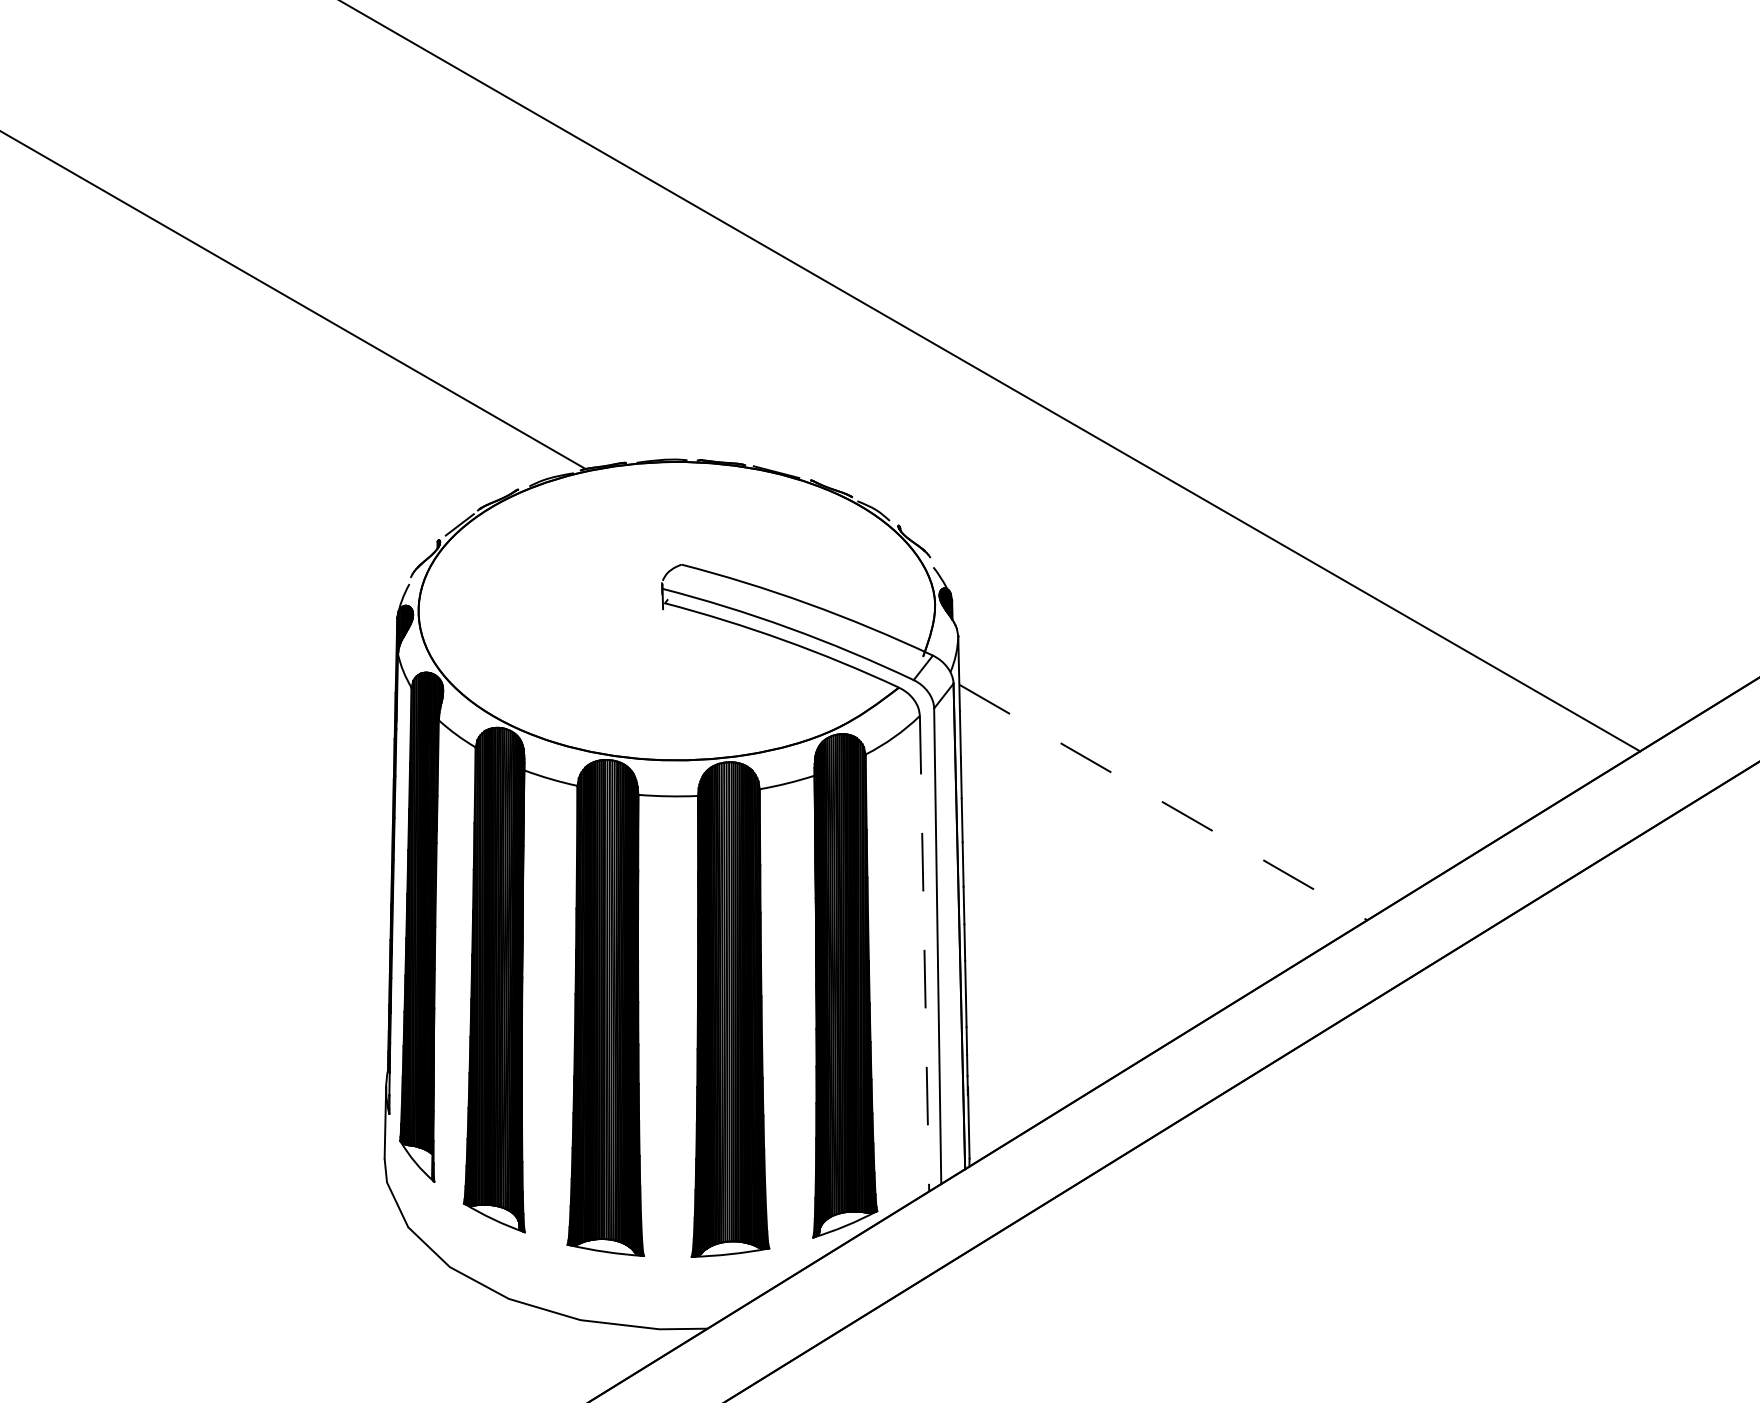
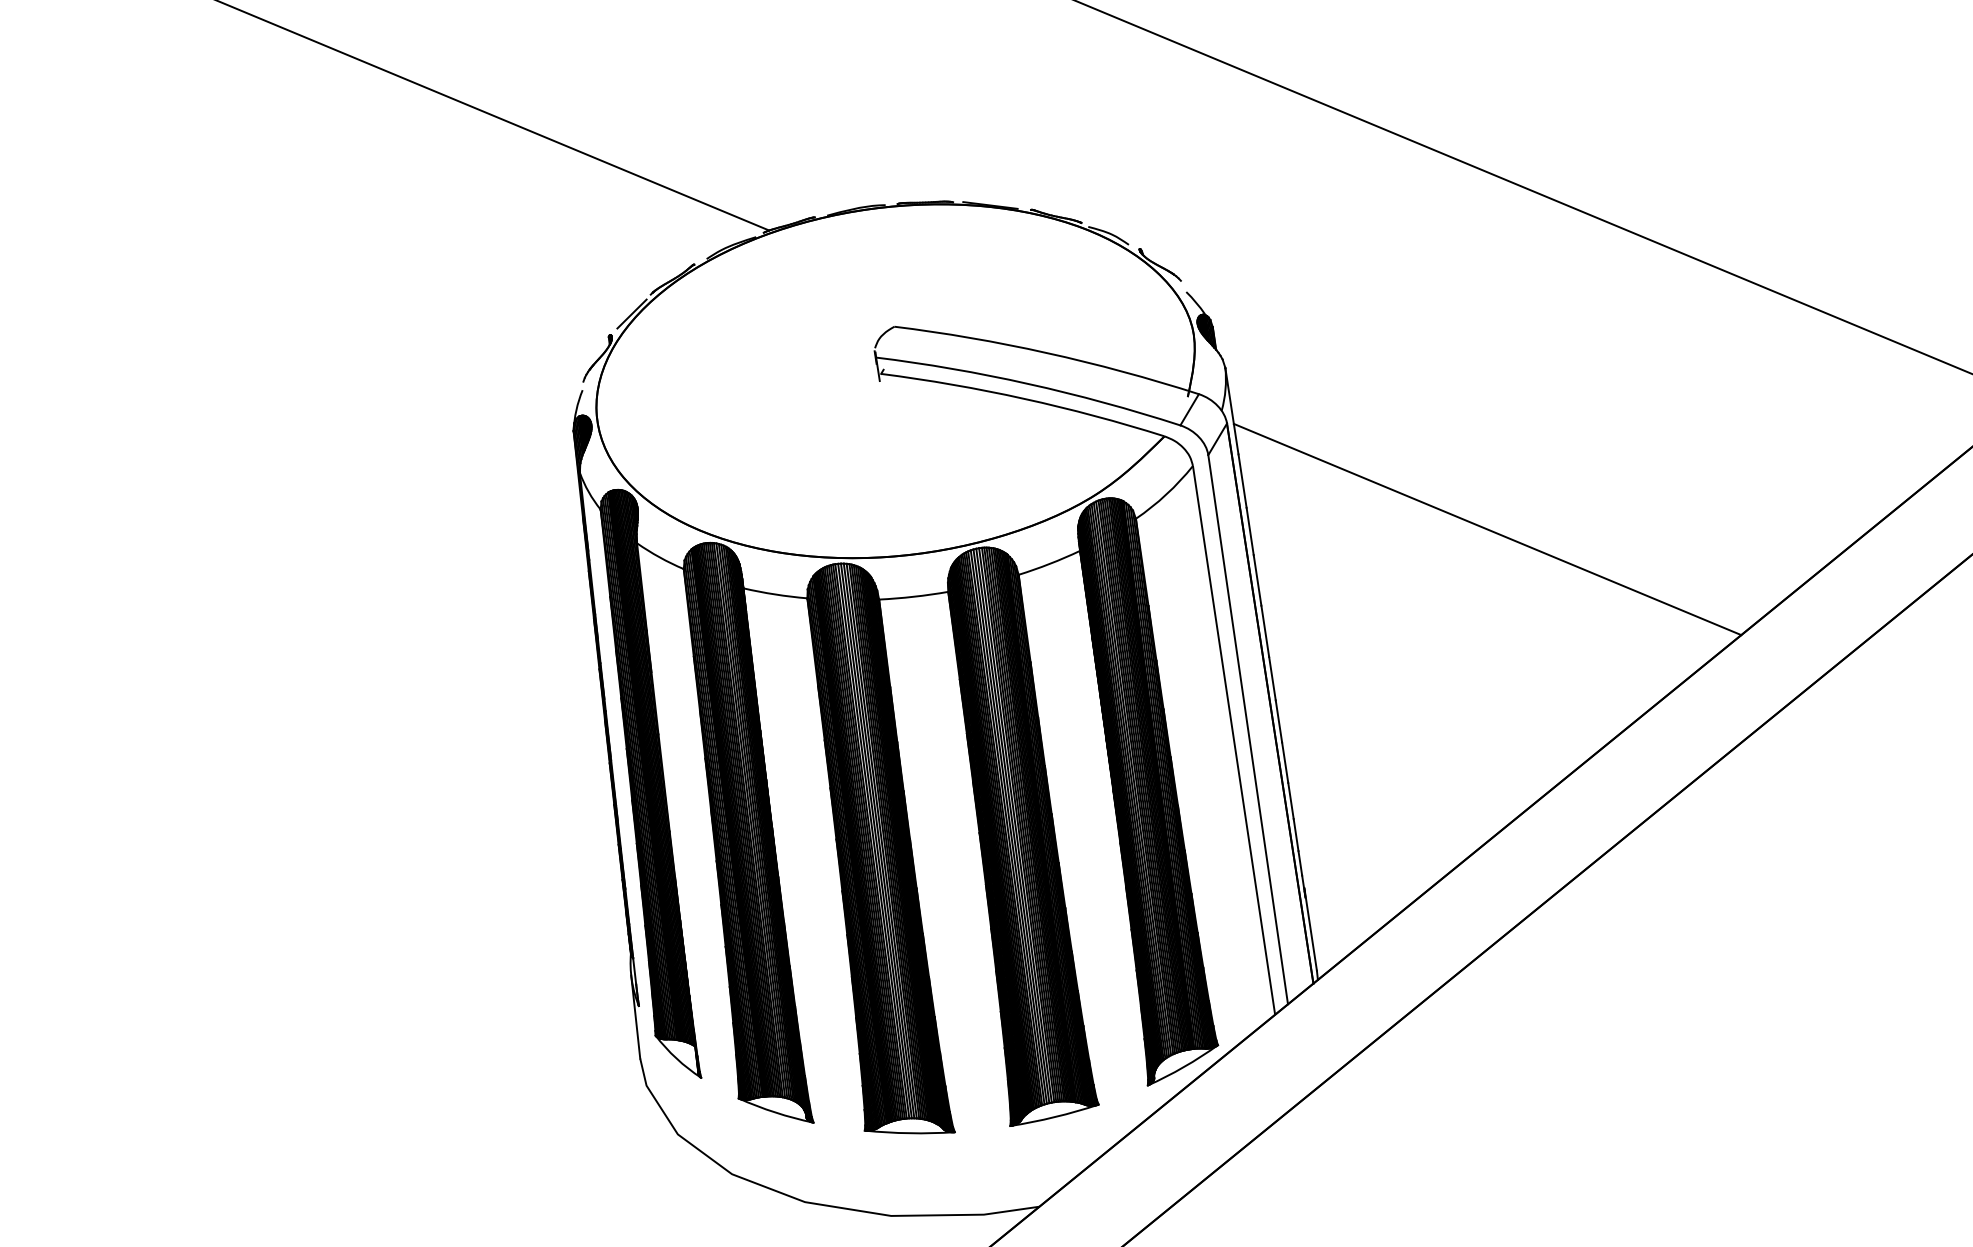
line: (1163, 802) -> (1487, 529), dashed -> solid
line: (924, 954) -> (1234, 741), dashed -> solid

